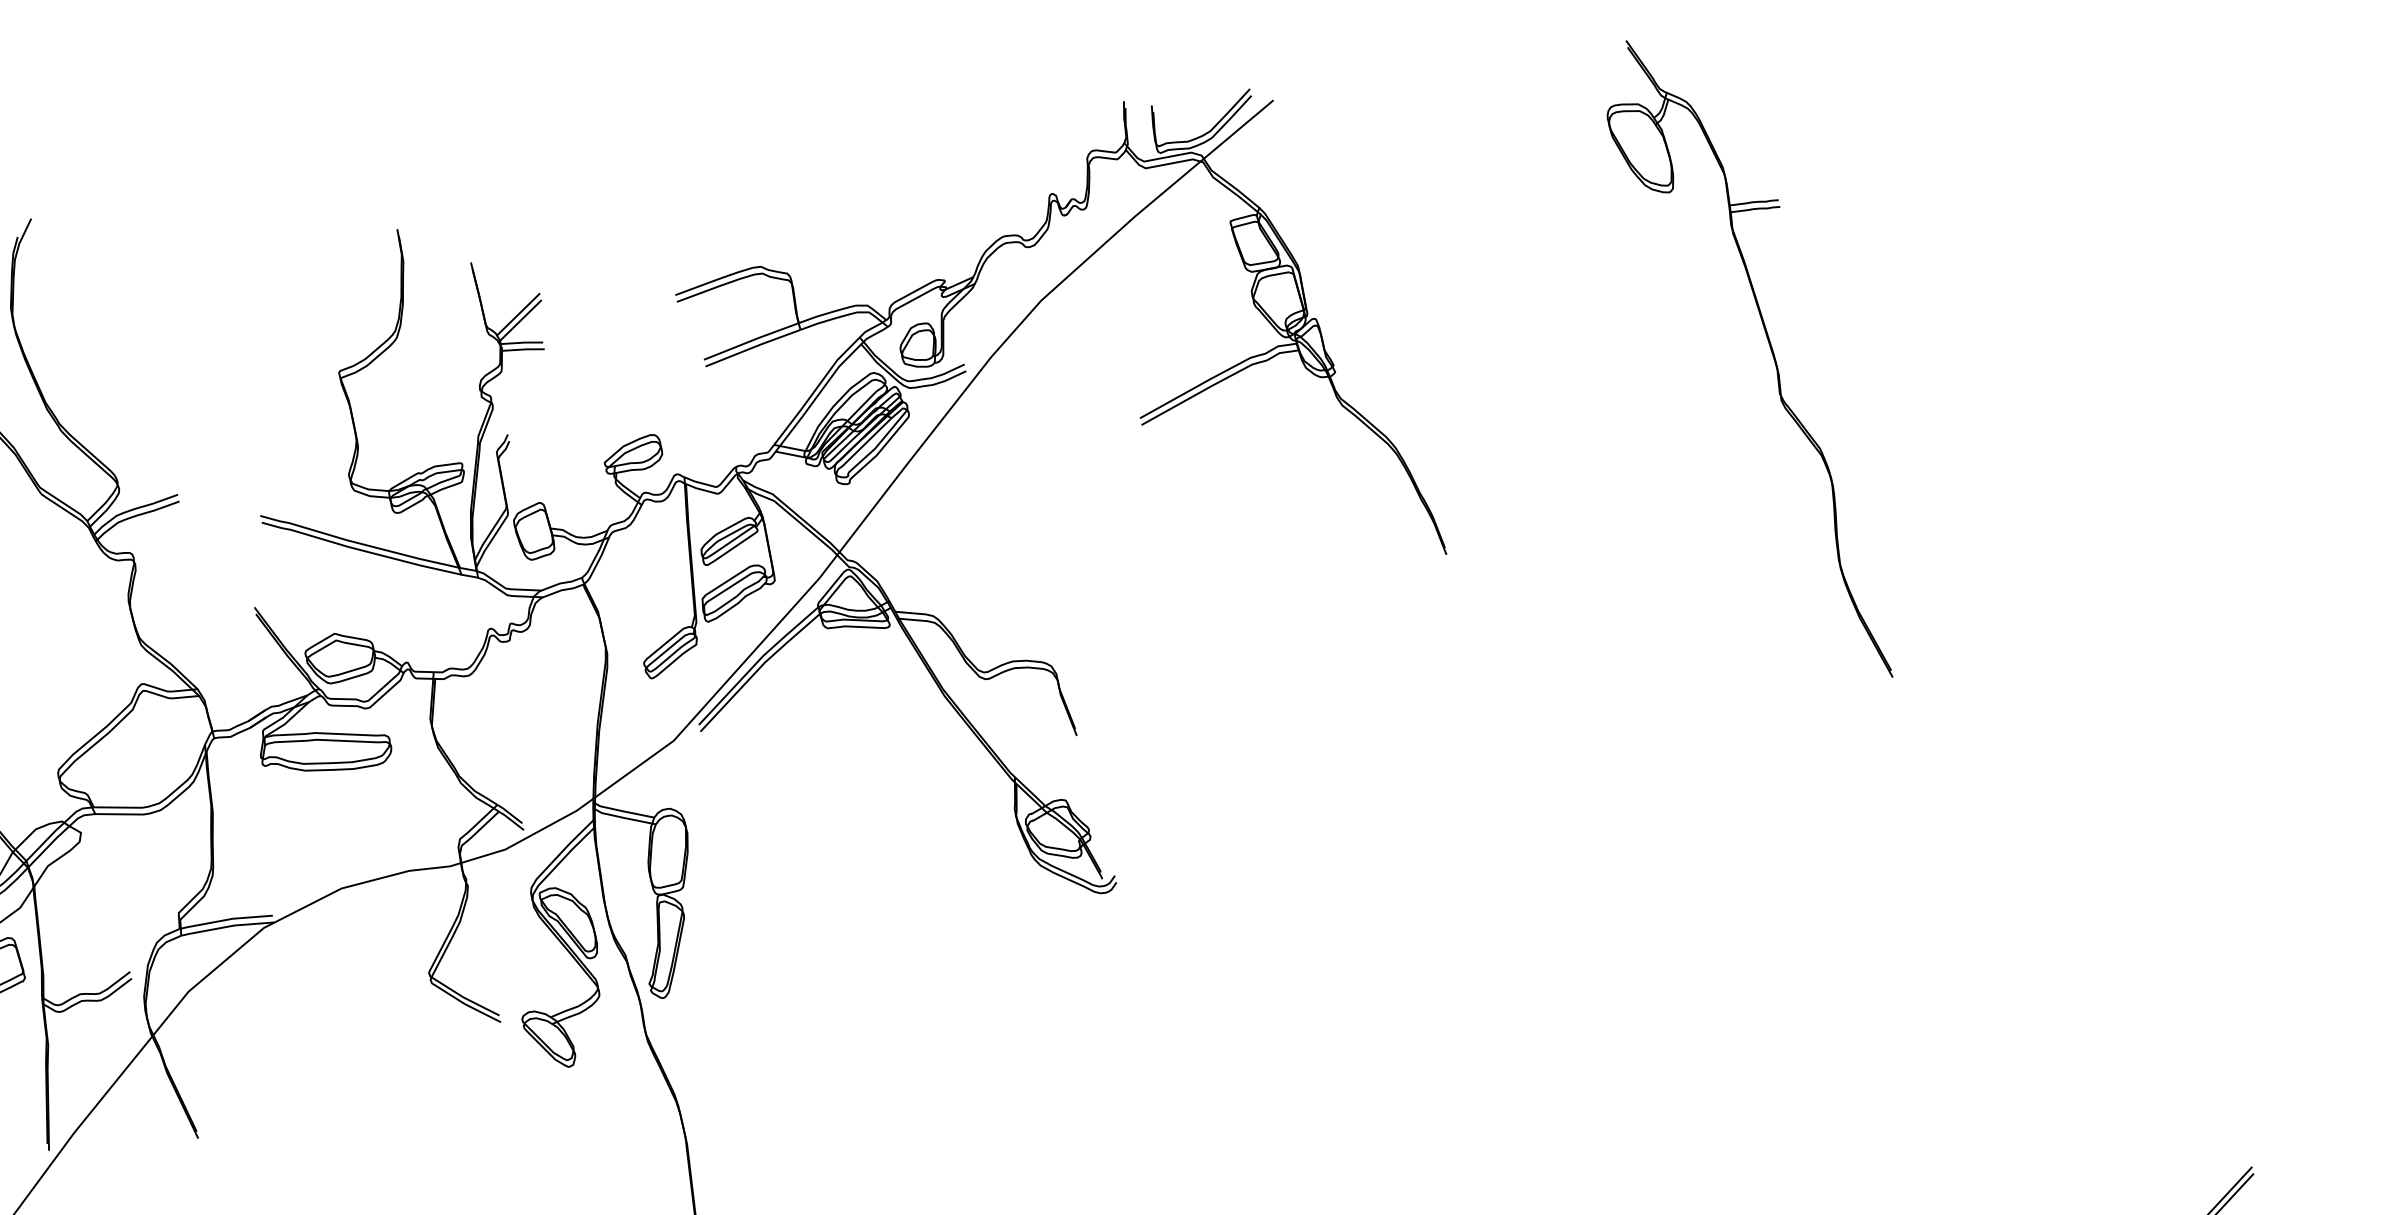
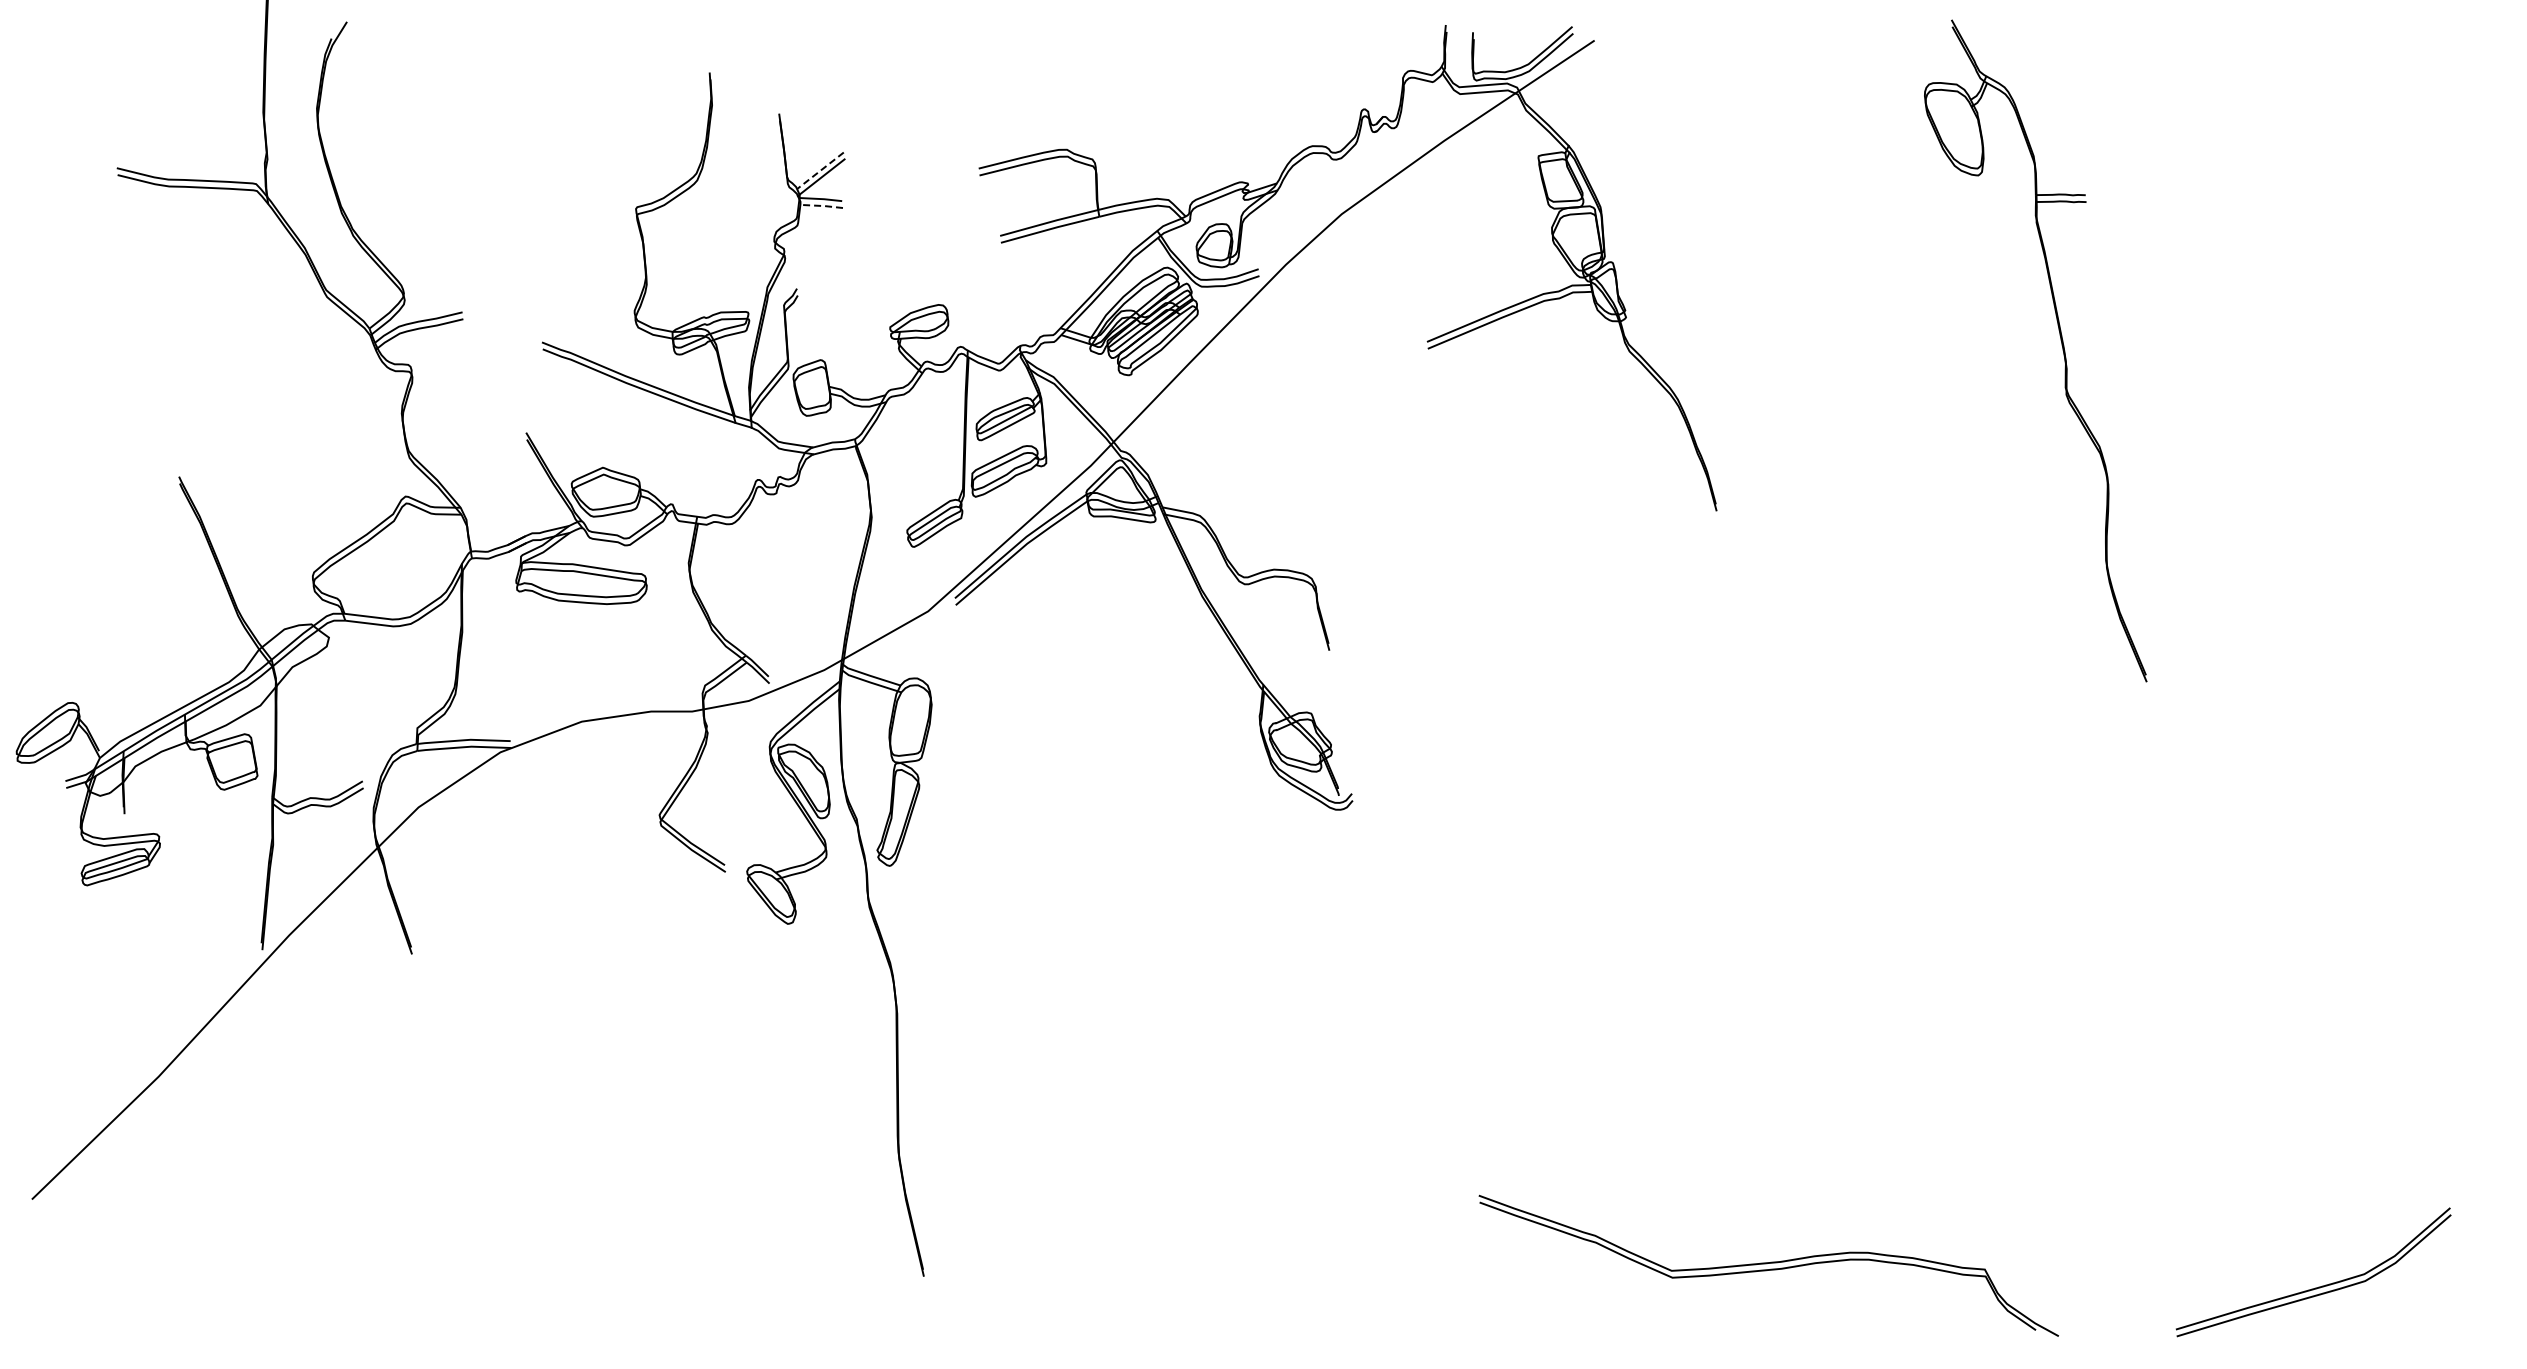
line: (518, 314) -> (820, 170), solid -> dashed
line: (524, 349) -> (822, 205), solid -> dashed

